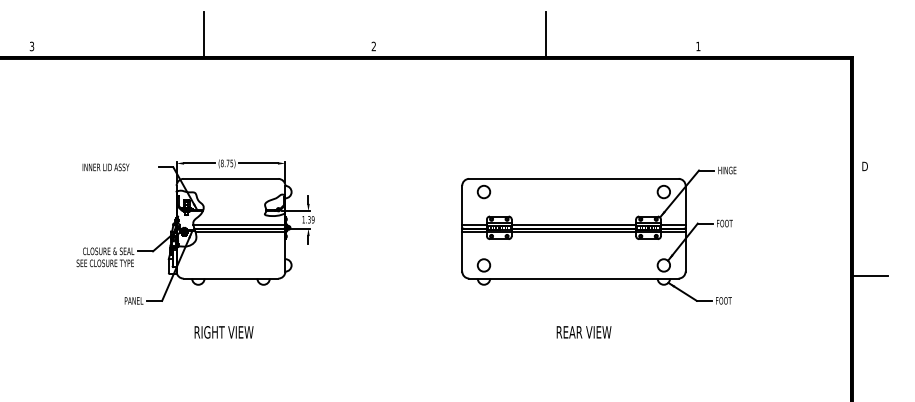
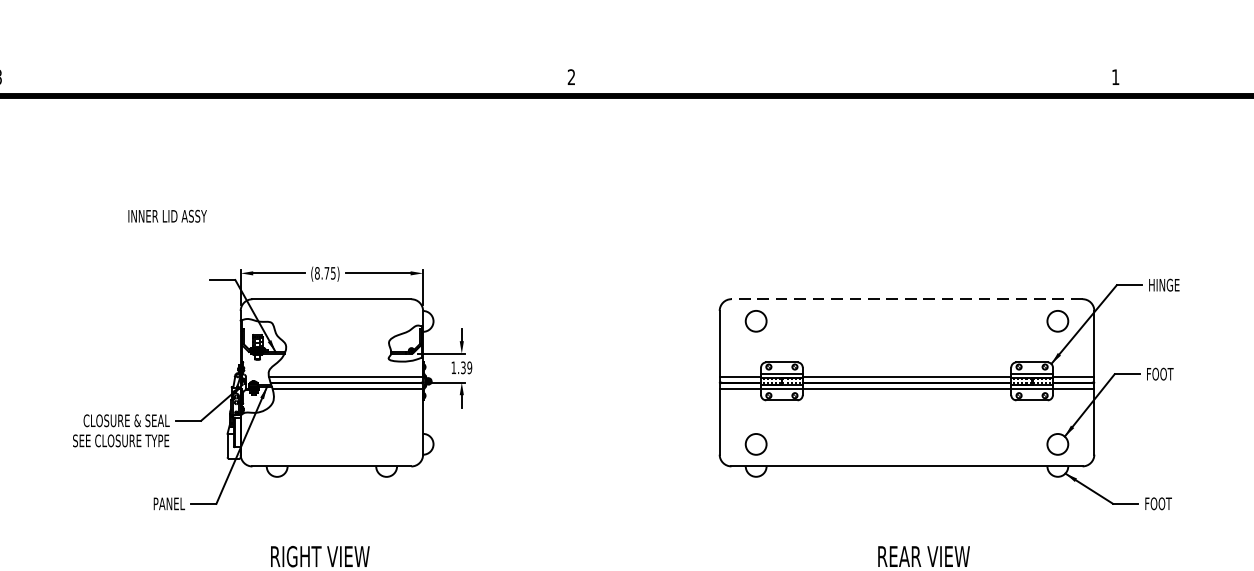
line: (203, 34) -> (285, 57), removed
line: (545, 34) -> (859, 57), removed
text: (105, 167) -> (166, 216), moved
line: (573, 178) -> (906, 298), solid -> dashed

